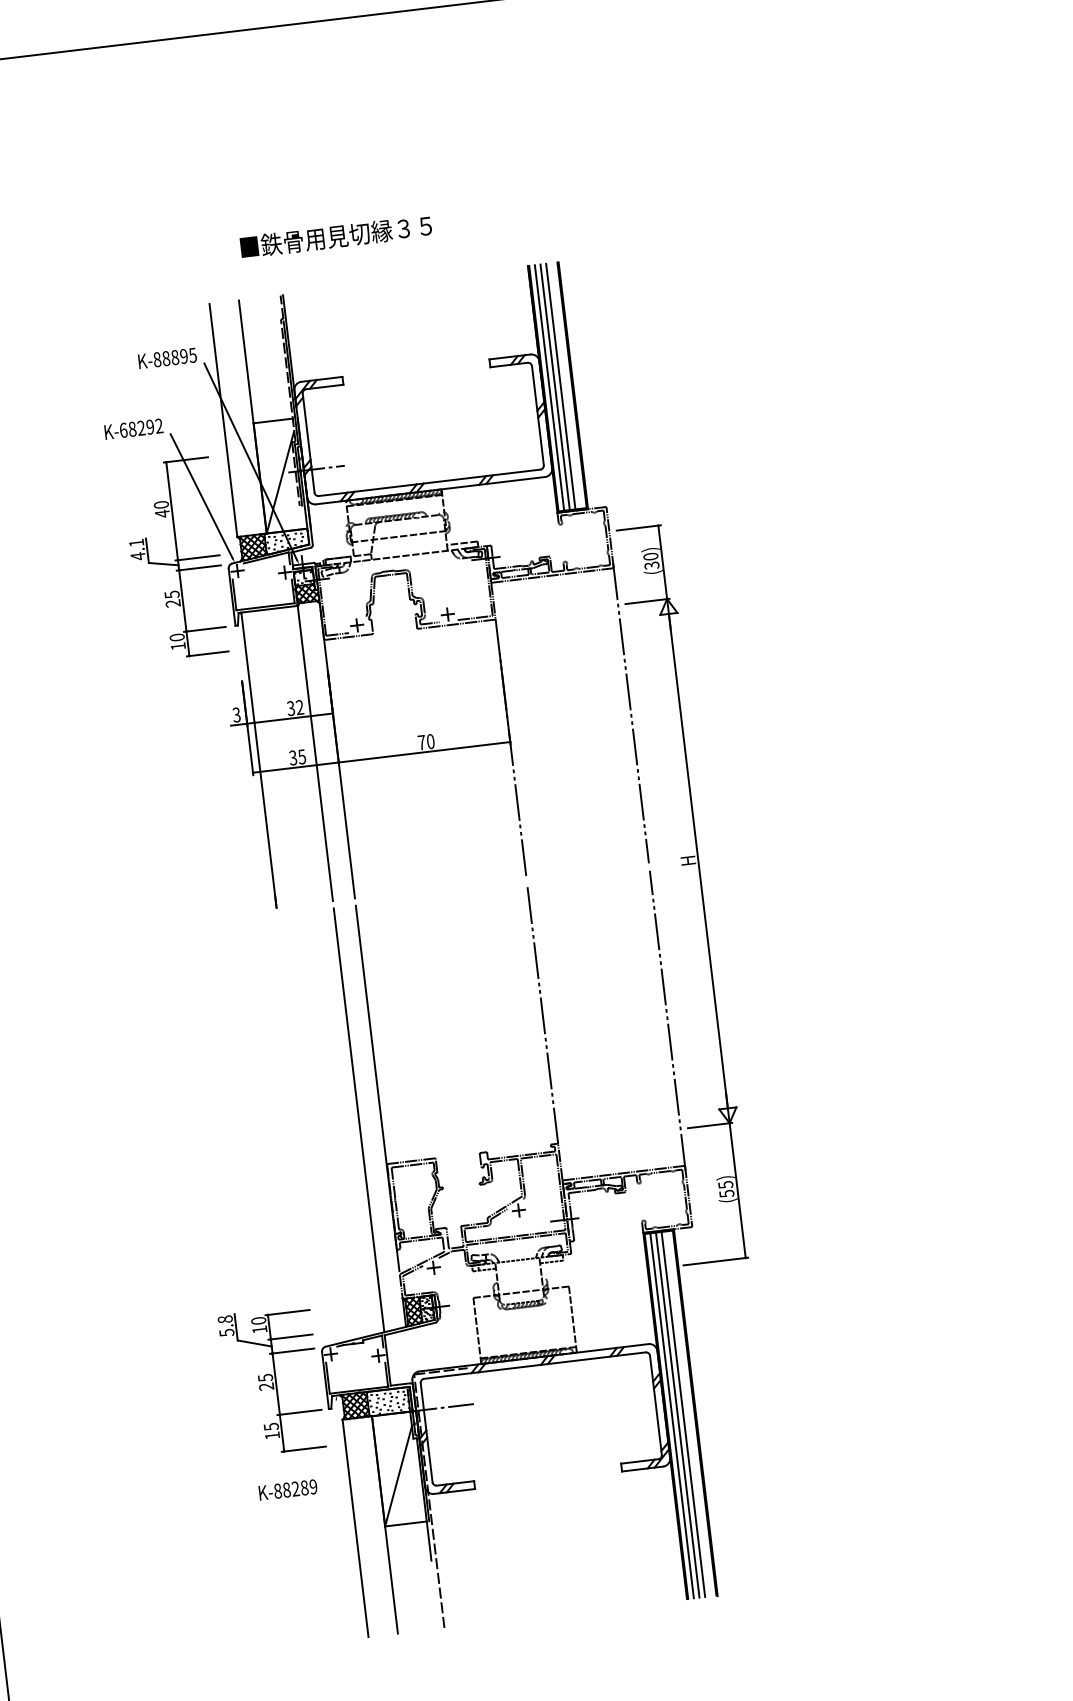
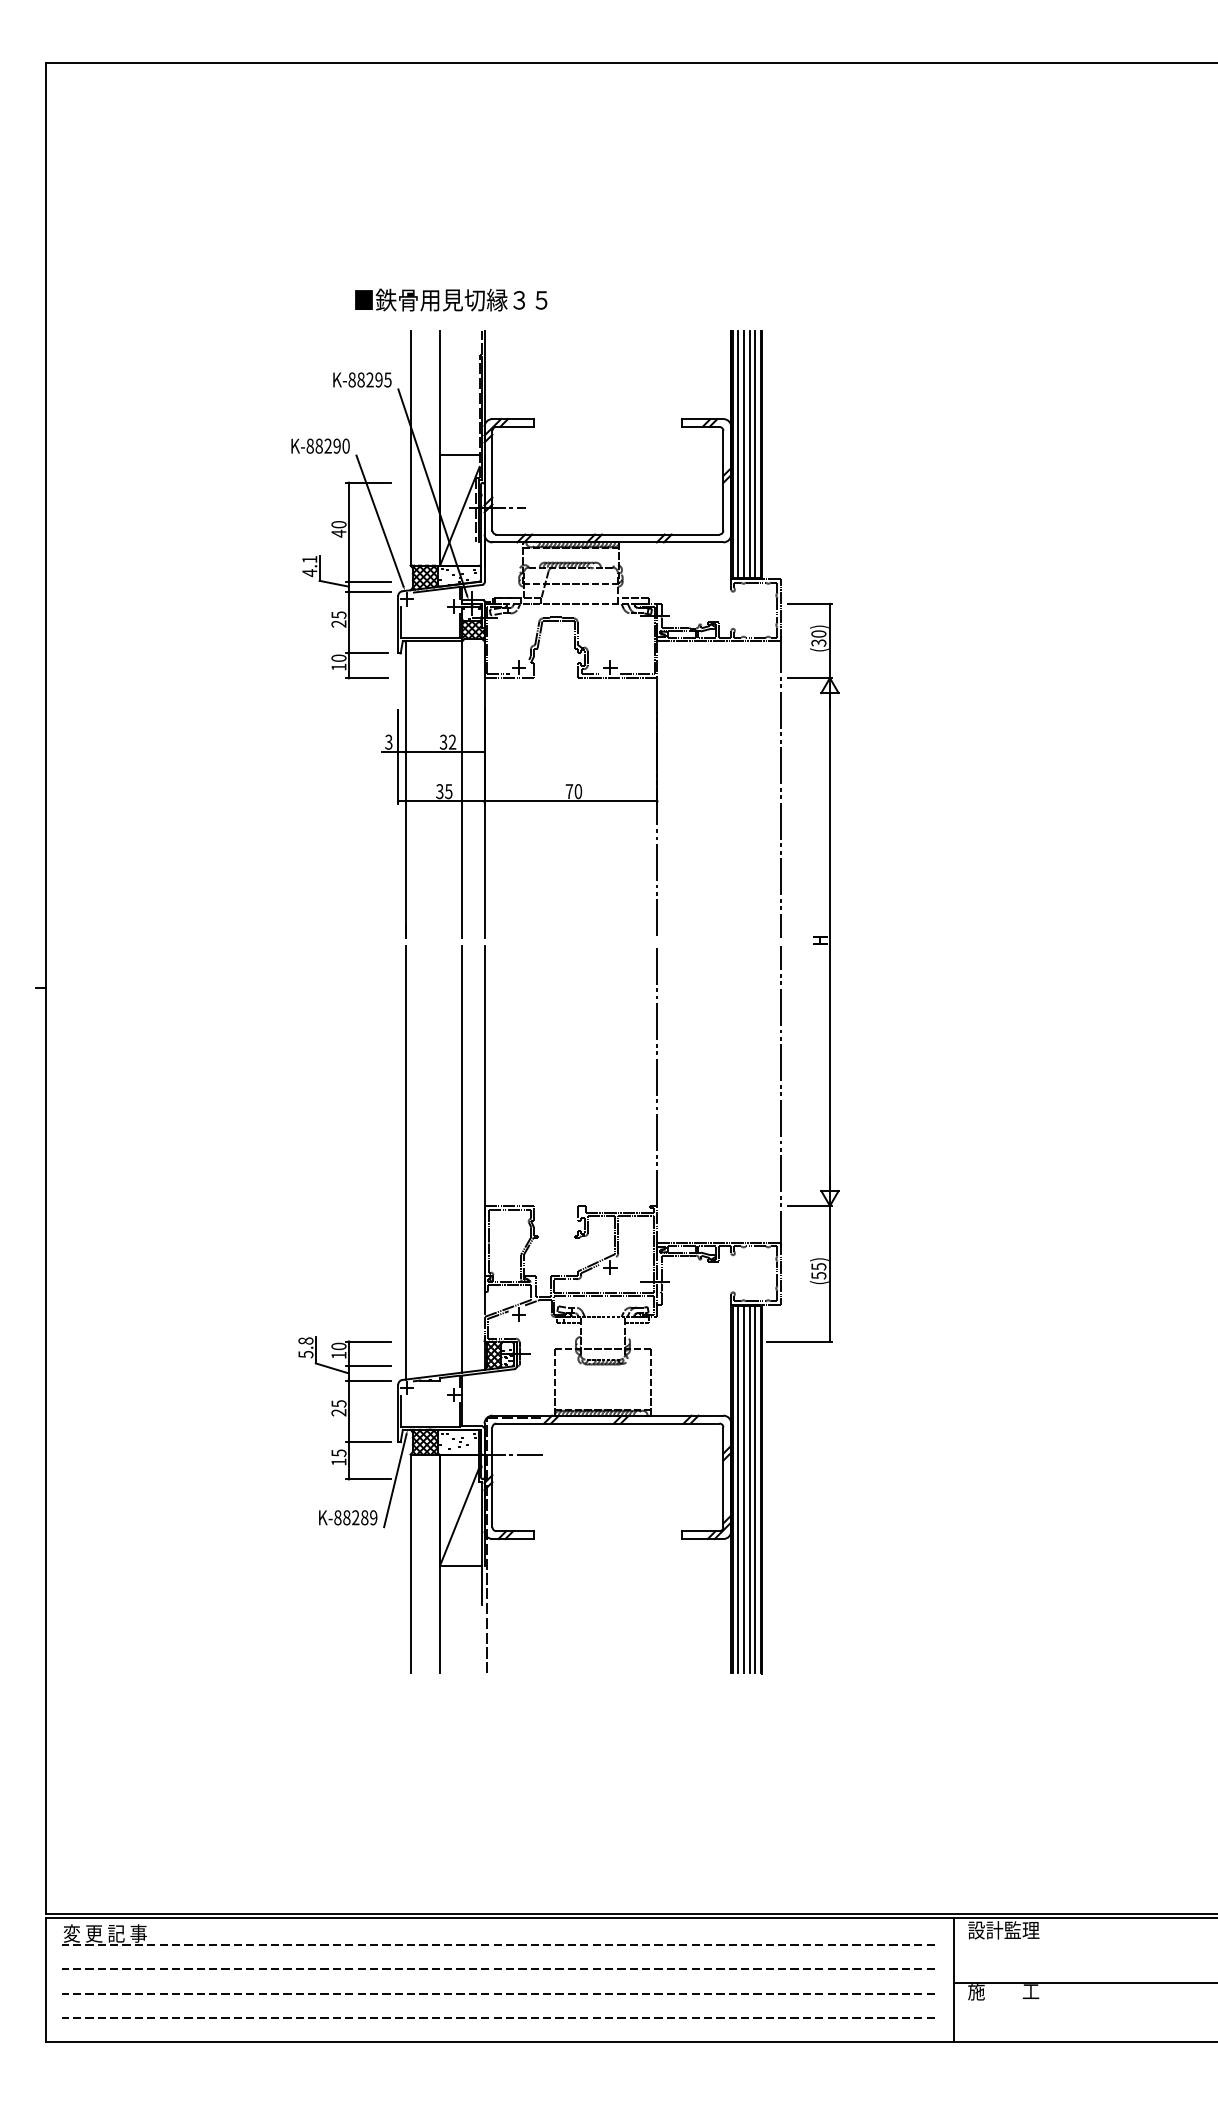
text: (336, 236) -> (451, 299), moved
text: (174, 357) -> (369, 379), K-88895 -> K-88295
line: (566, 385) -> (755, 454), added
text: (140, 427) -> (327, 445), K-68292 -> K-88290
line: (303, 1130) -> (405, 1162), added
line: (689, 1413) -> (755, 1489), added
line: (330, 1447) -> (395, 1480), added

